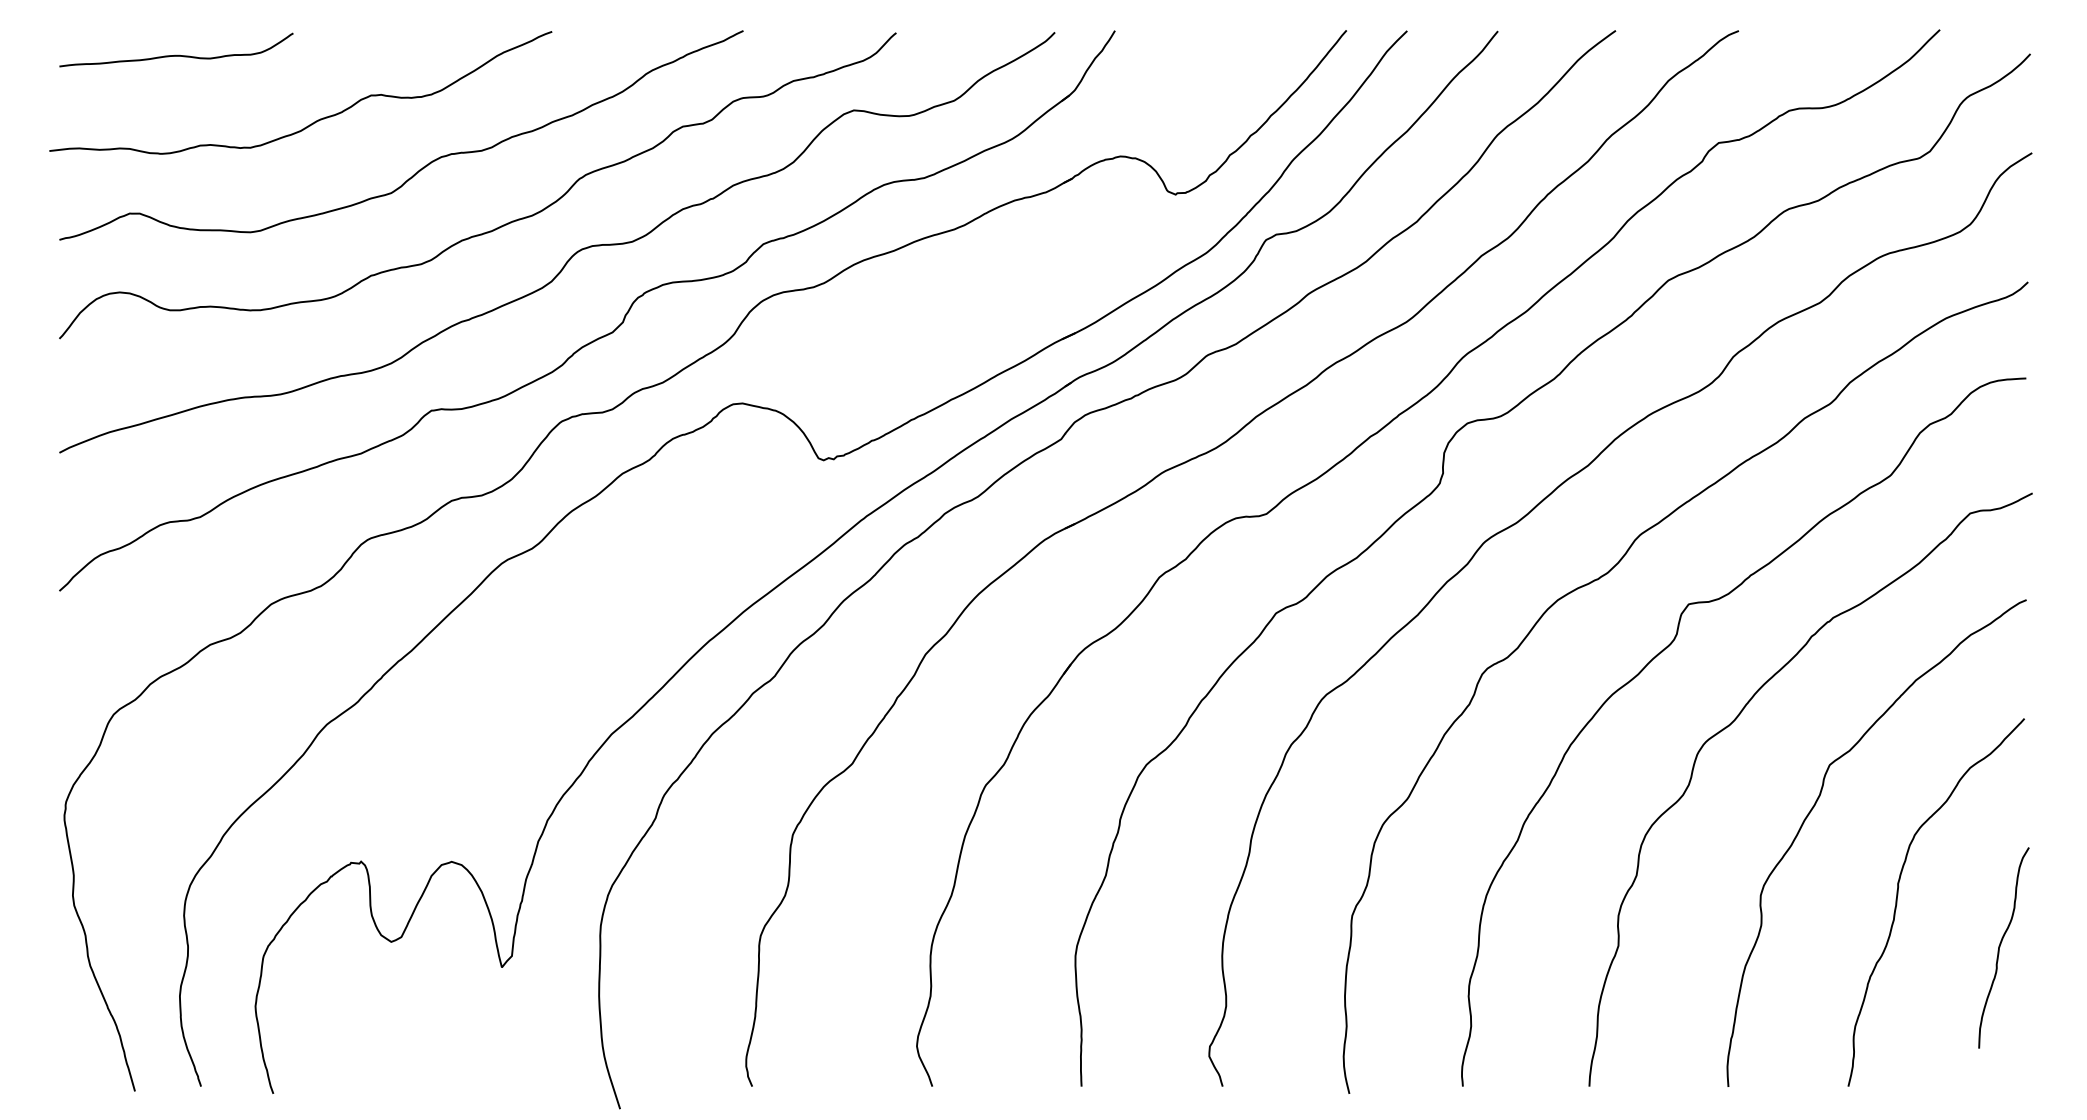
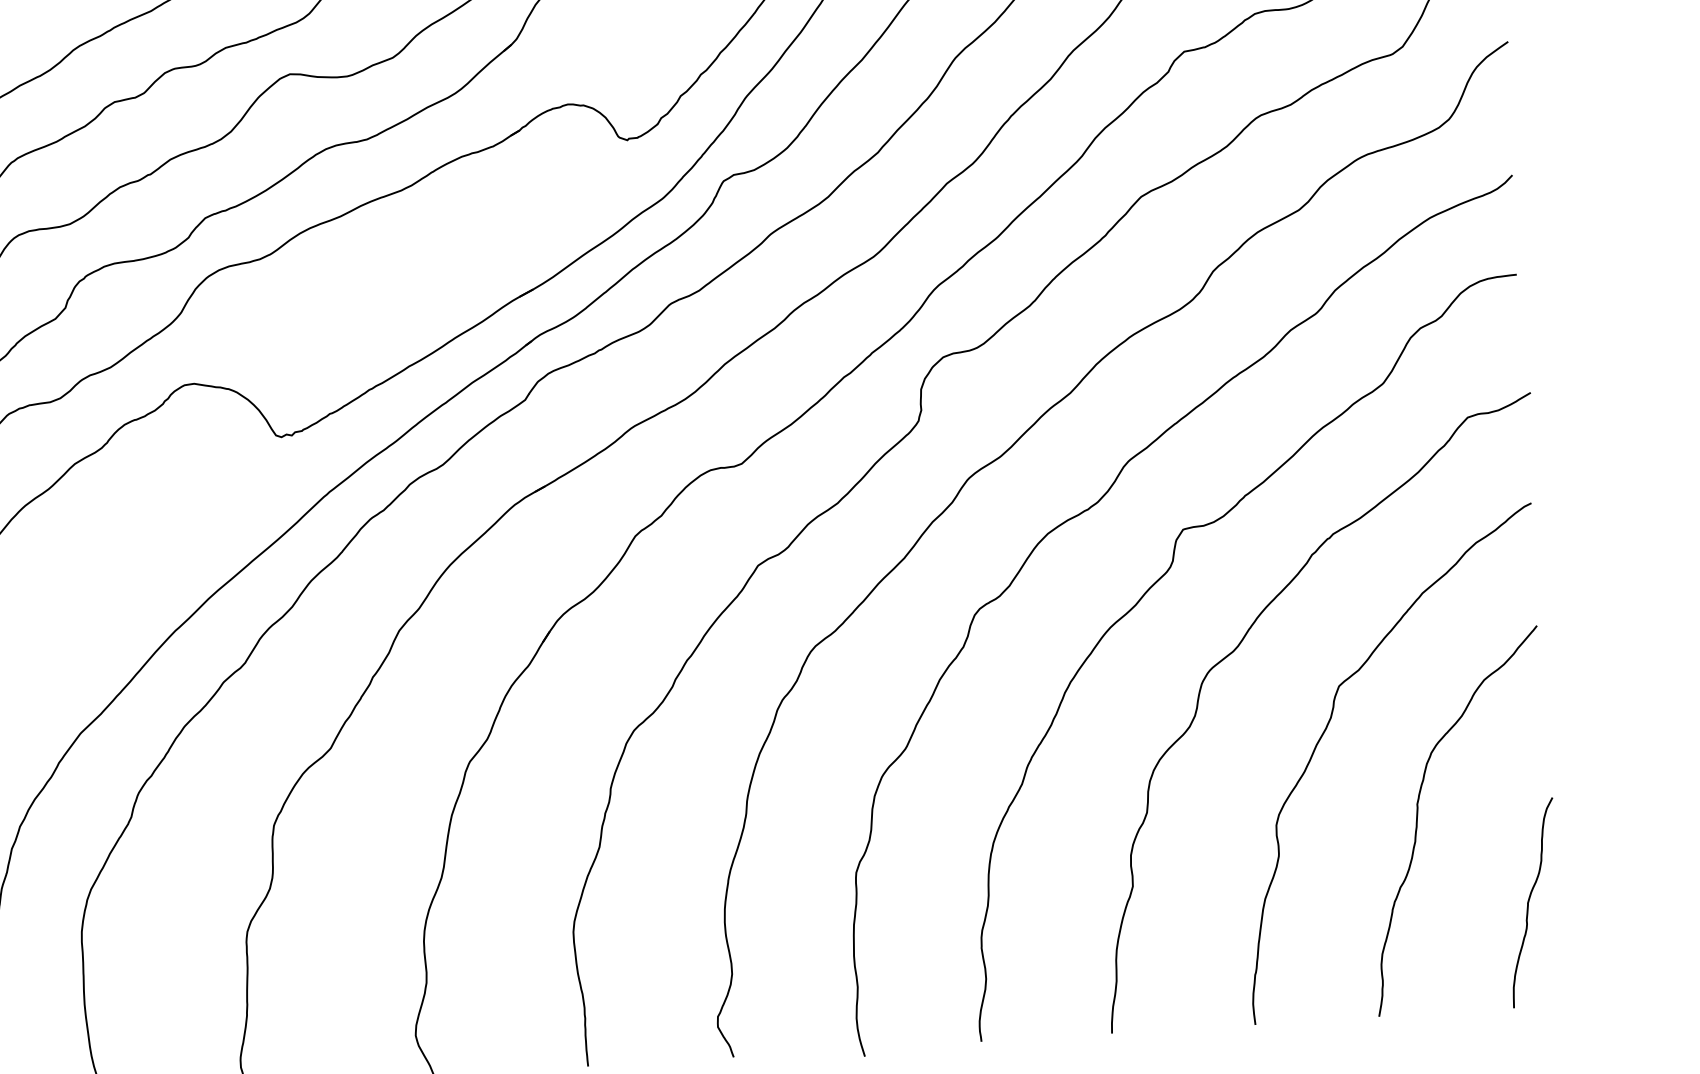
curve: (2000, 947) -> (1529, 902), moved

